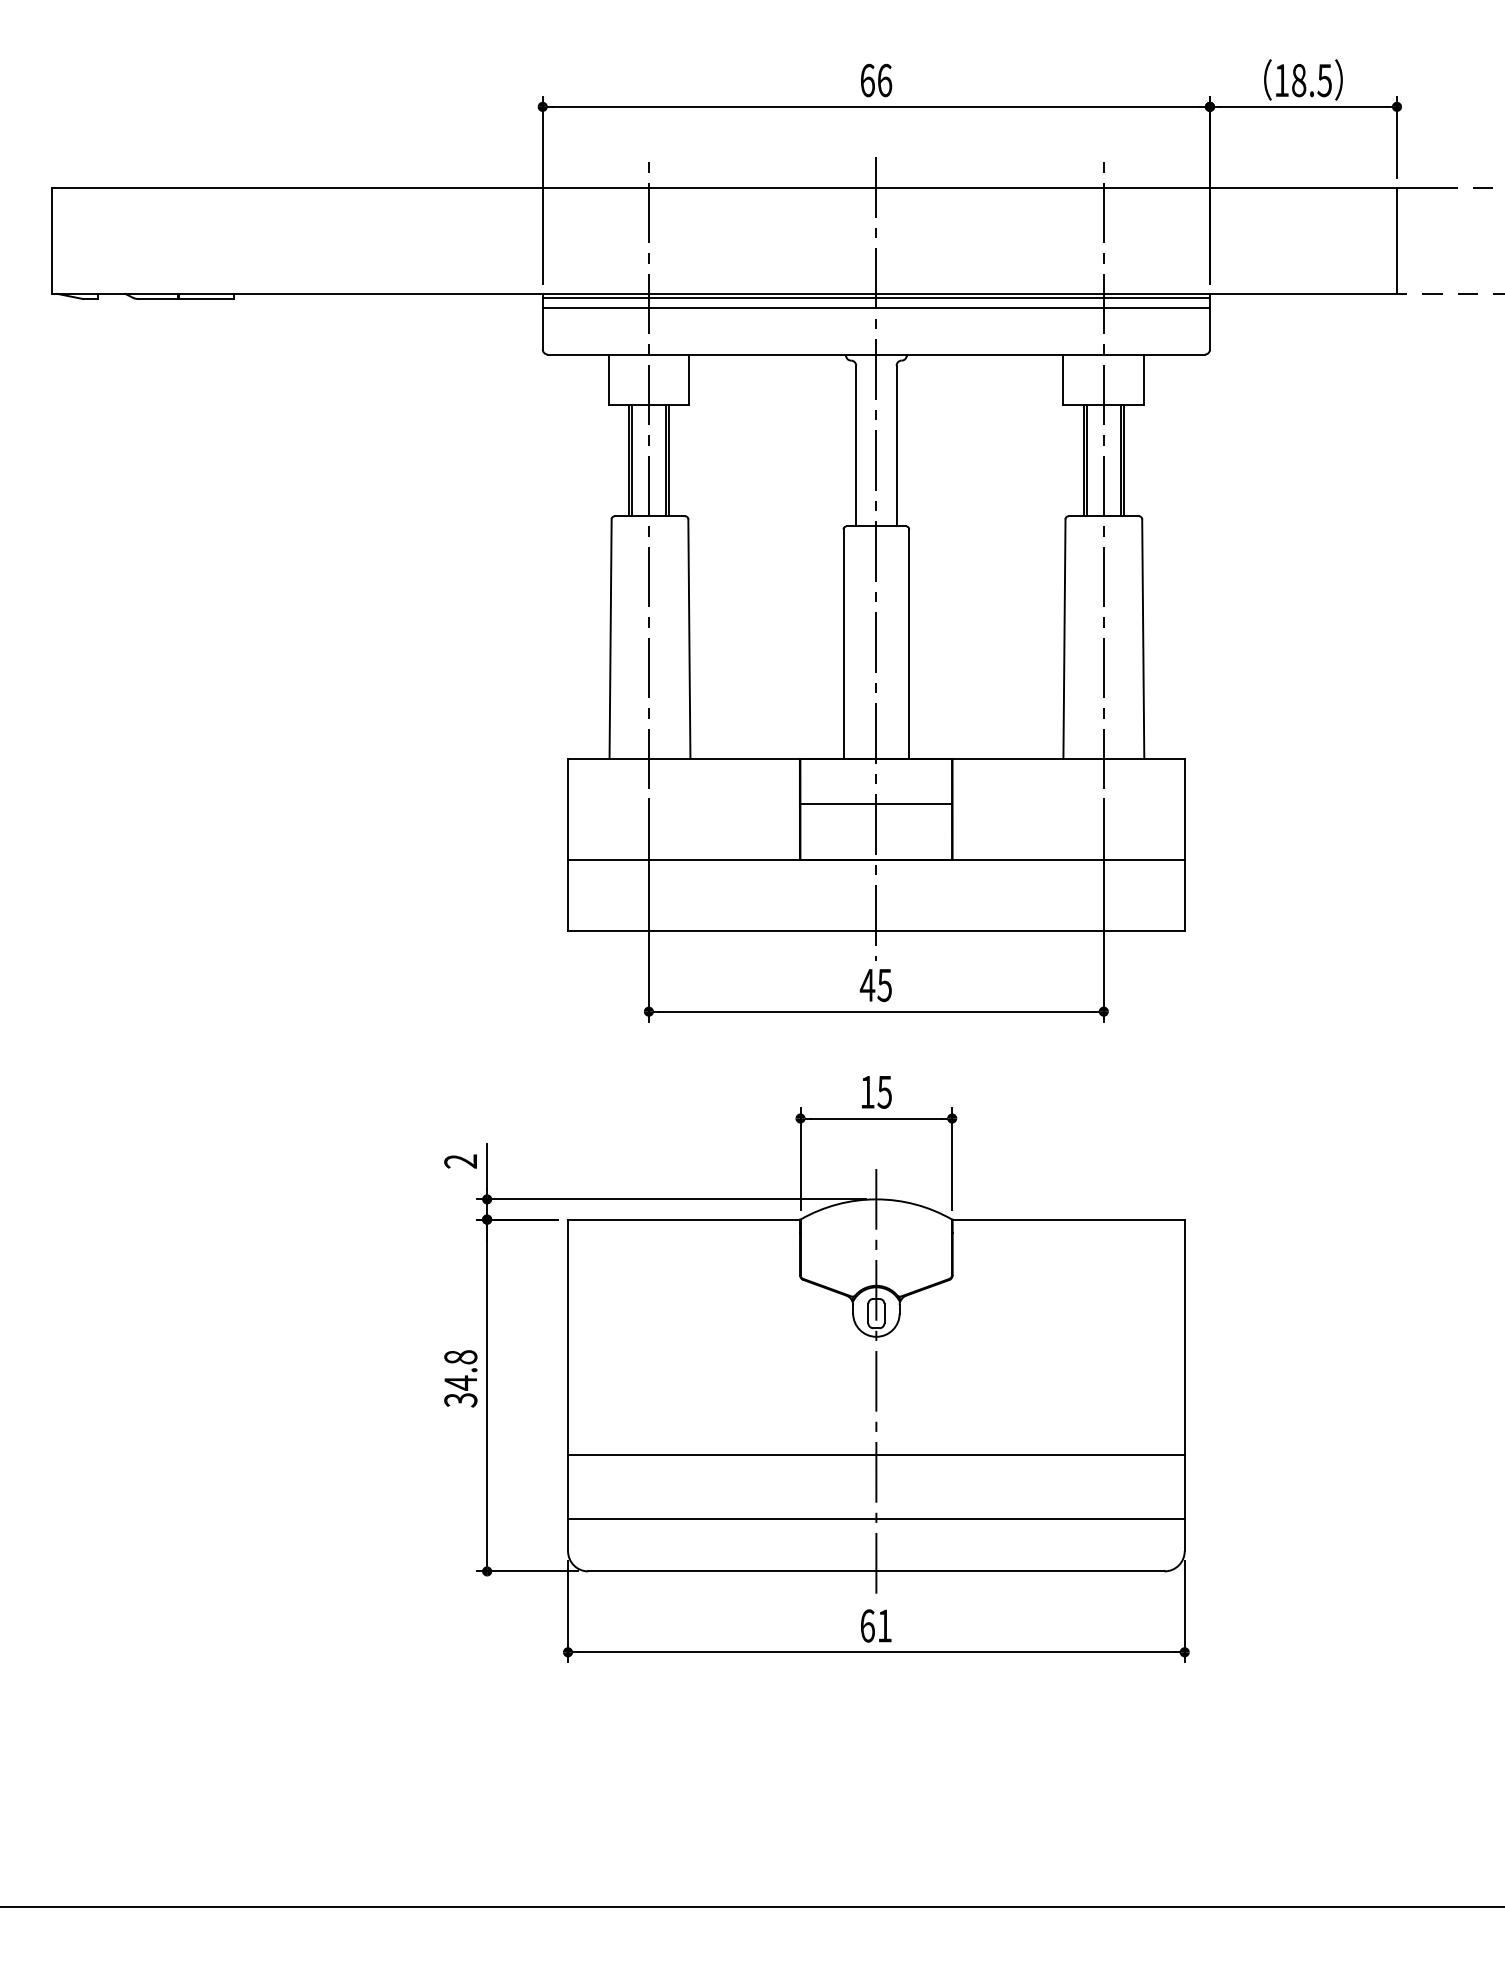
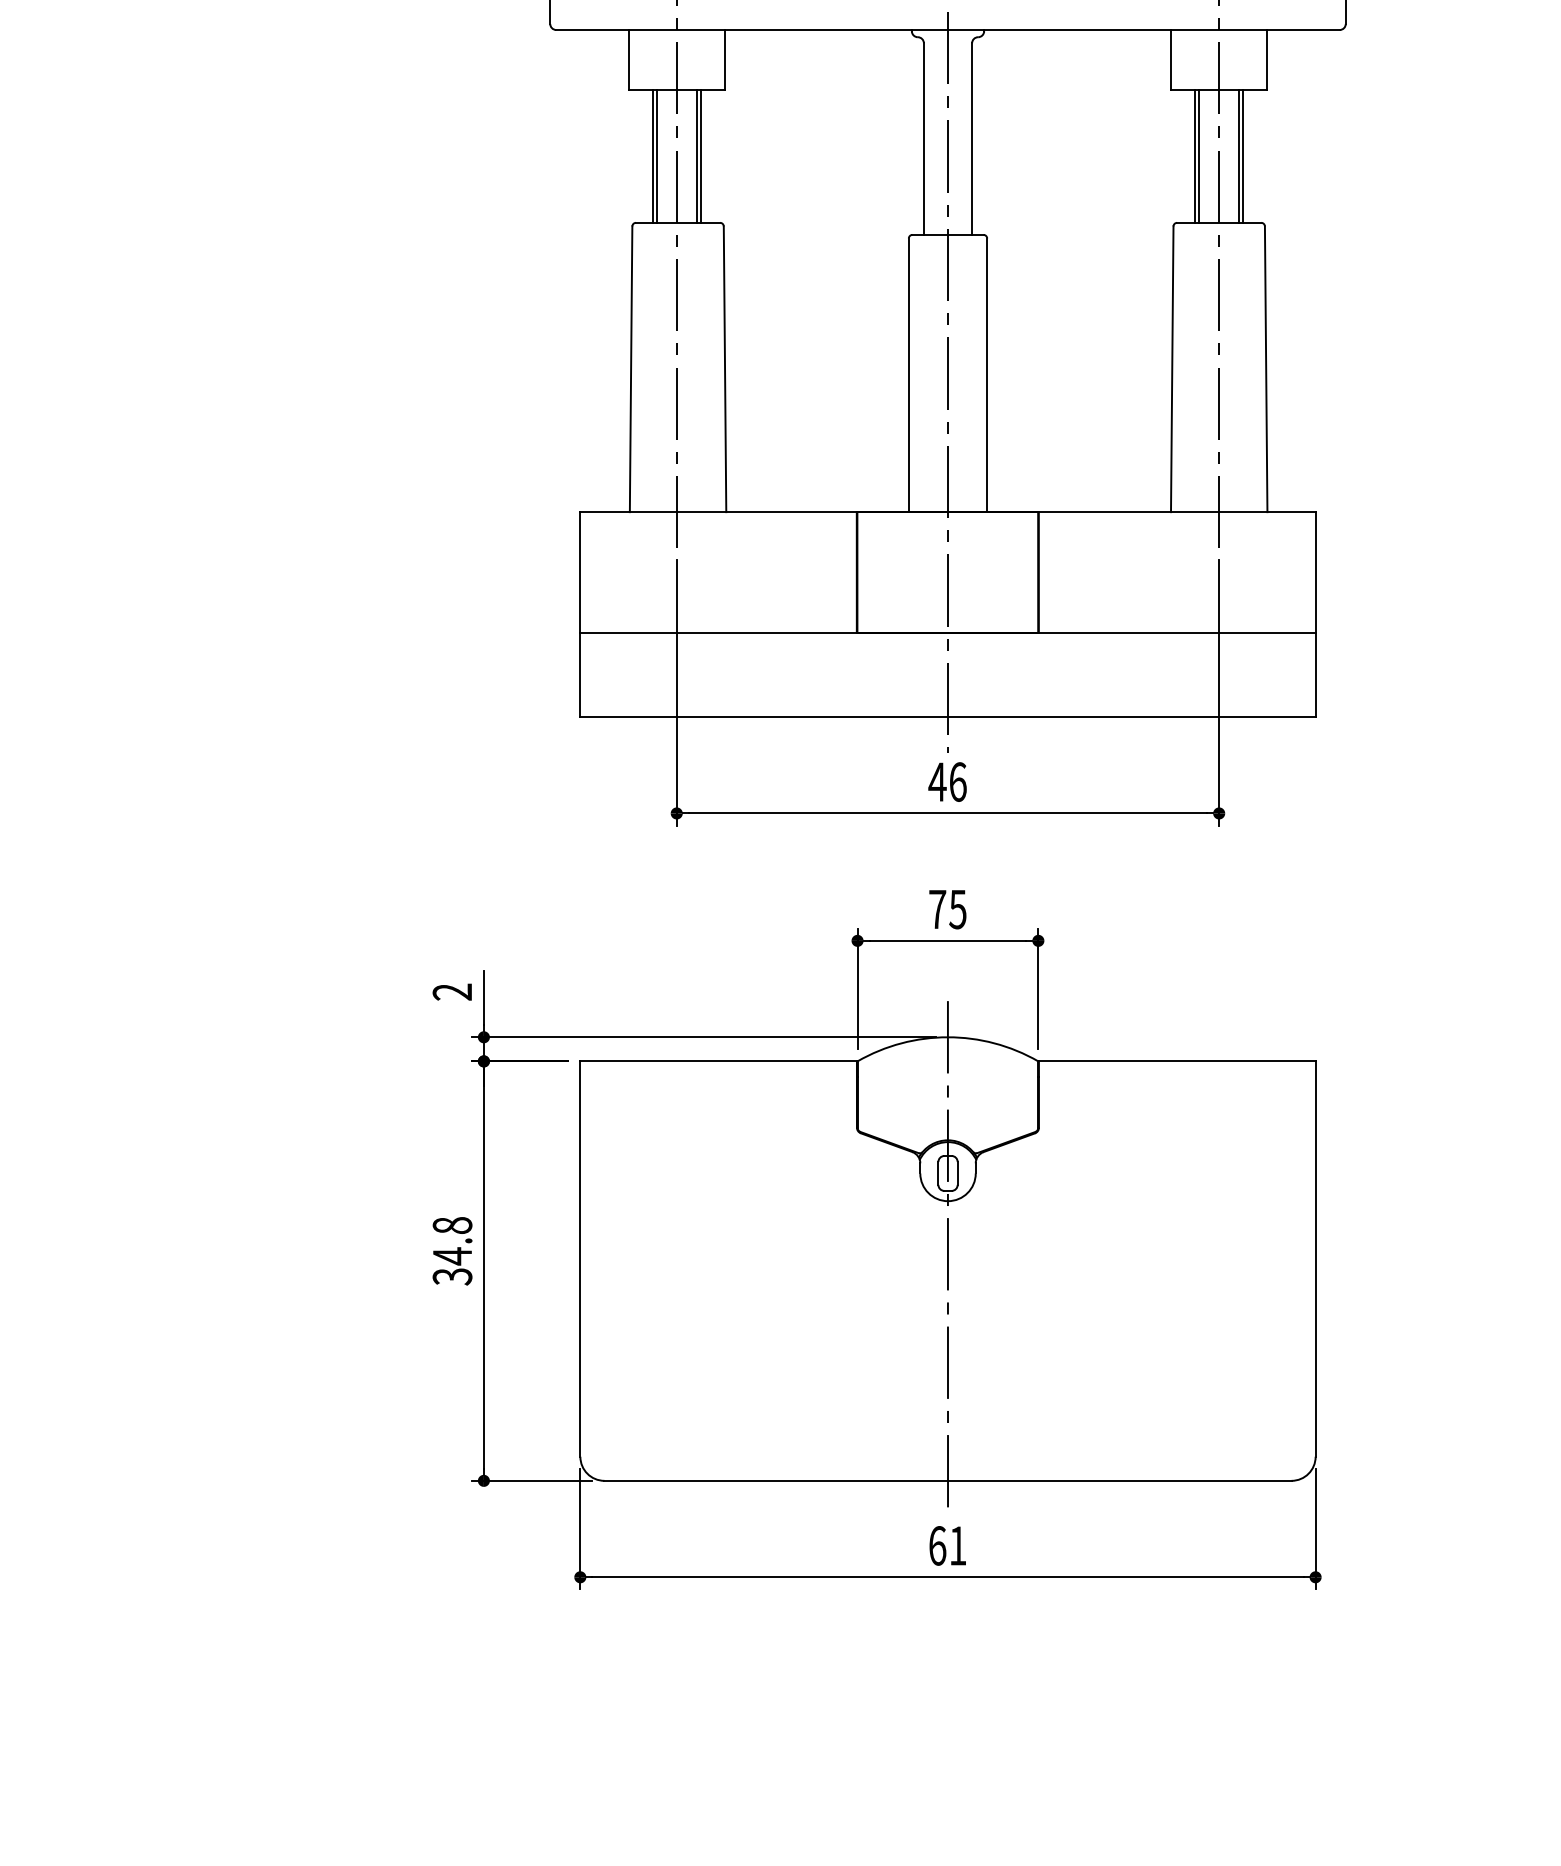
line: (876, 804) -> (948, 566), removed
text: (884, 984) -> (957, 781), 45 -> 46
text: (867, 1092) -> (937, 909), 15 -> 75
line: (876, 1455) -> (948, 1342), removed
line: (876, 1519) -> (948, 1418), removed

